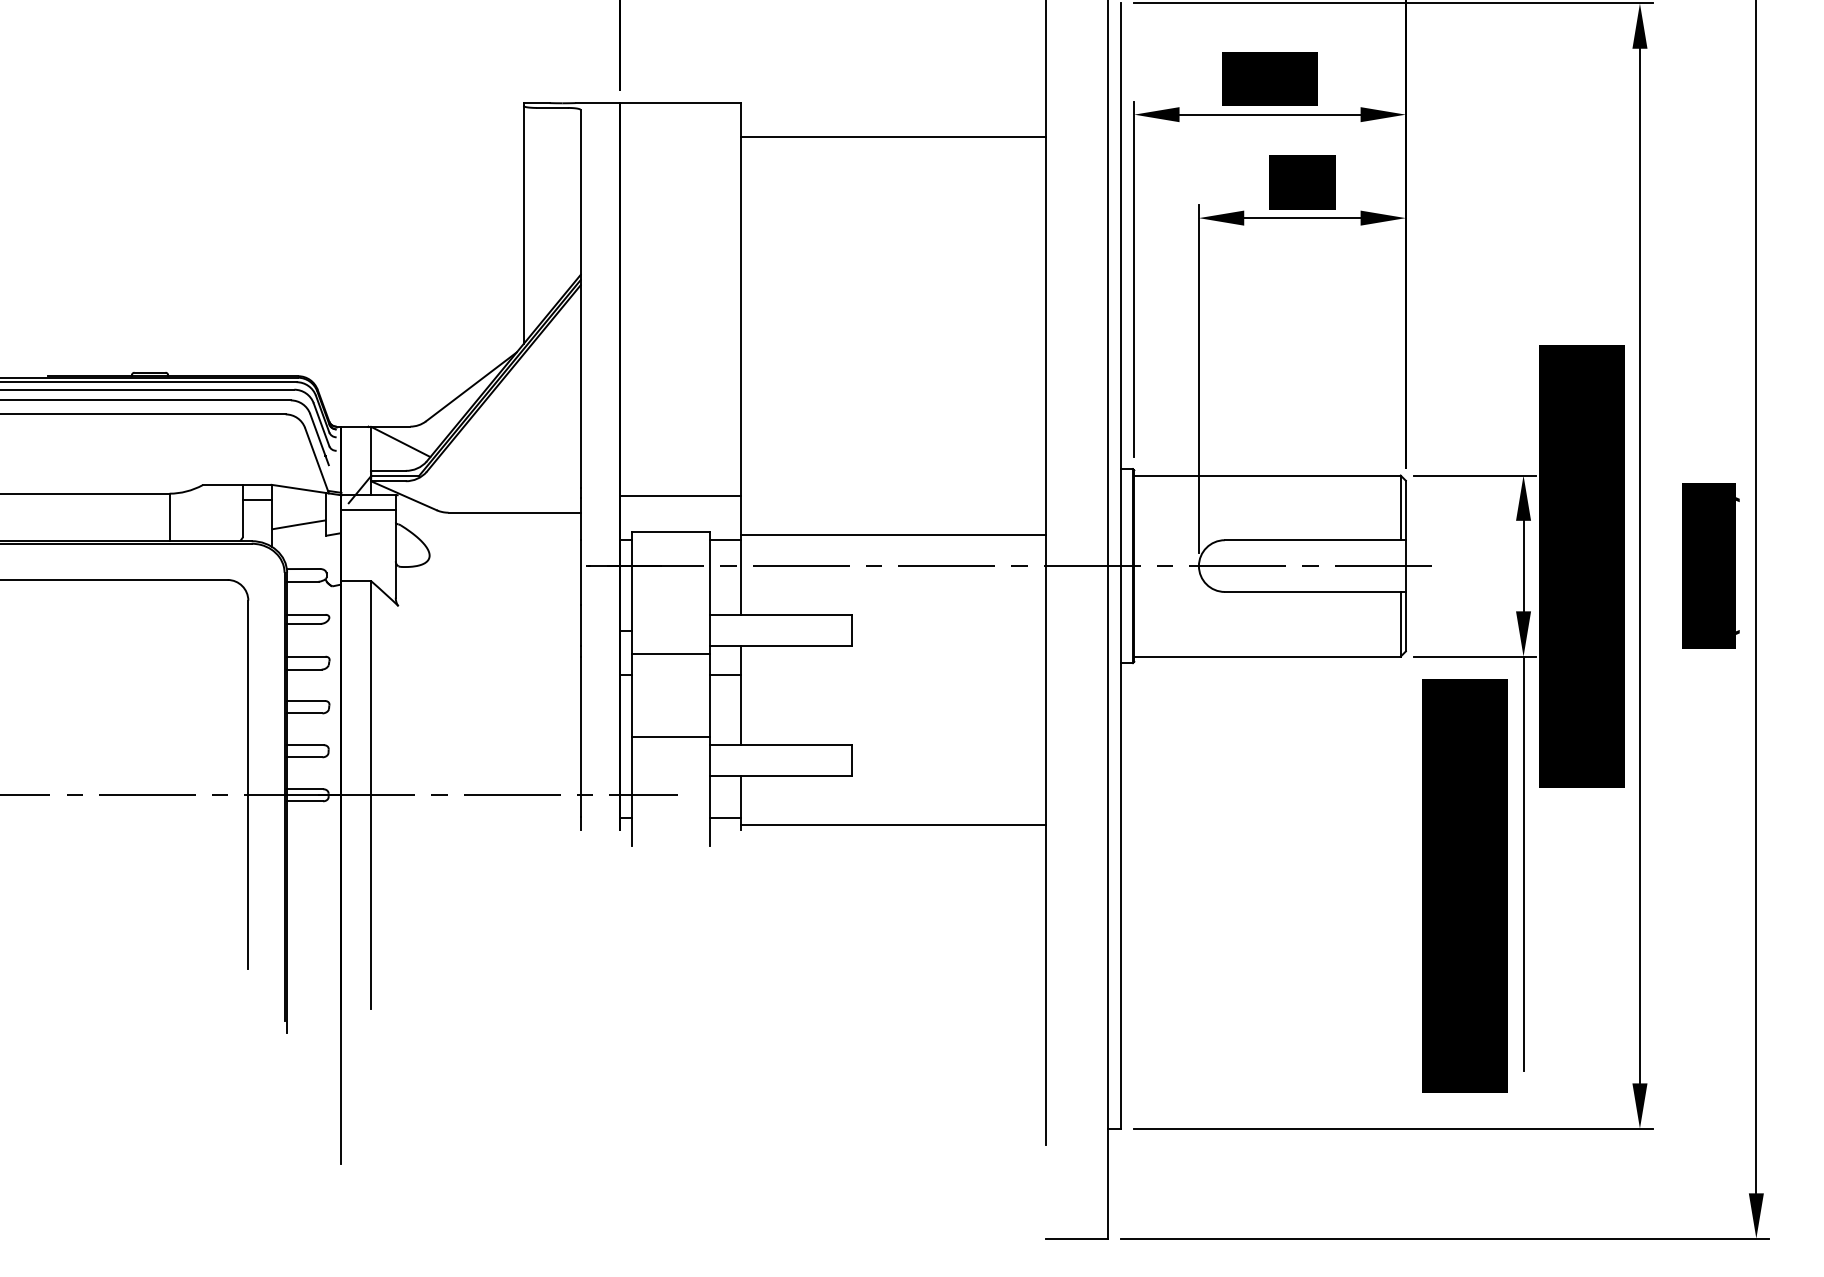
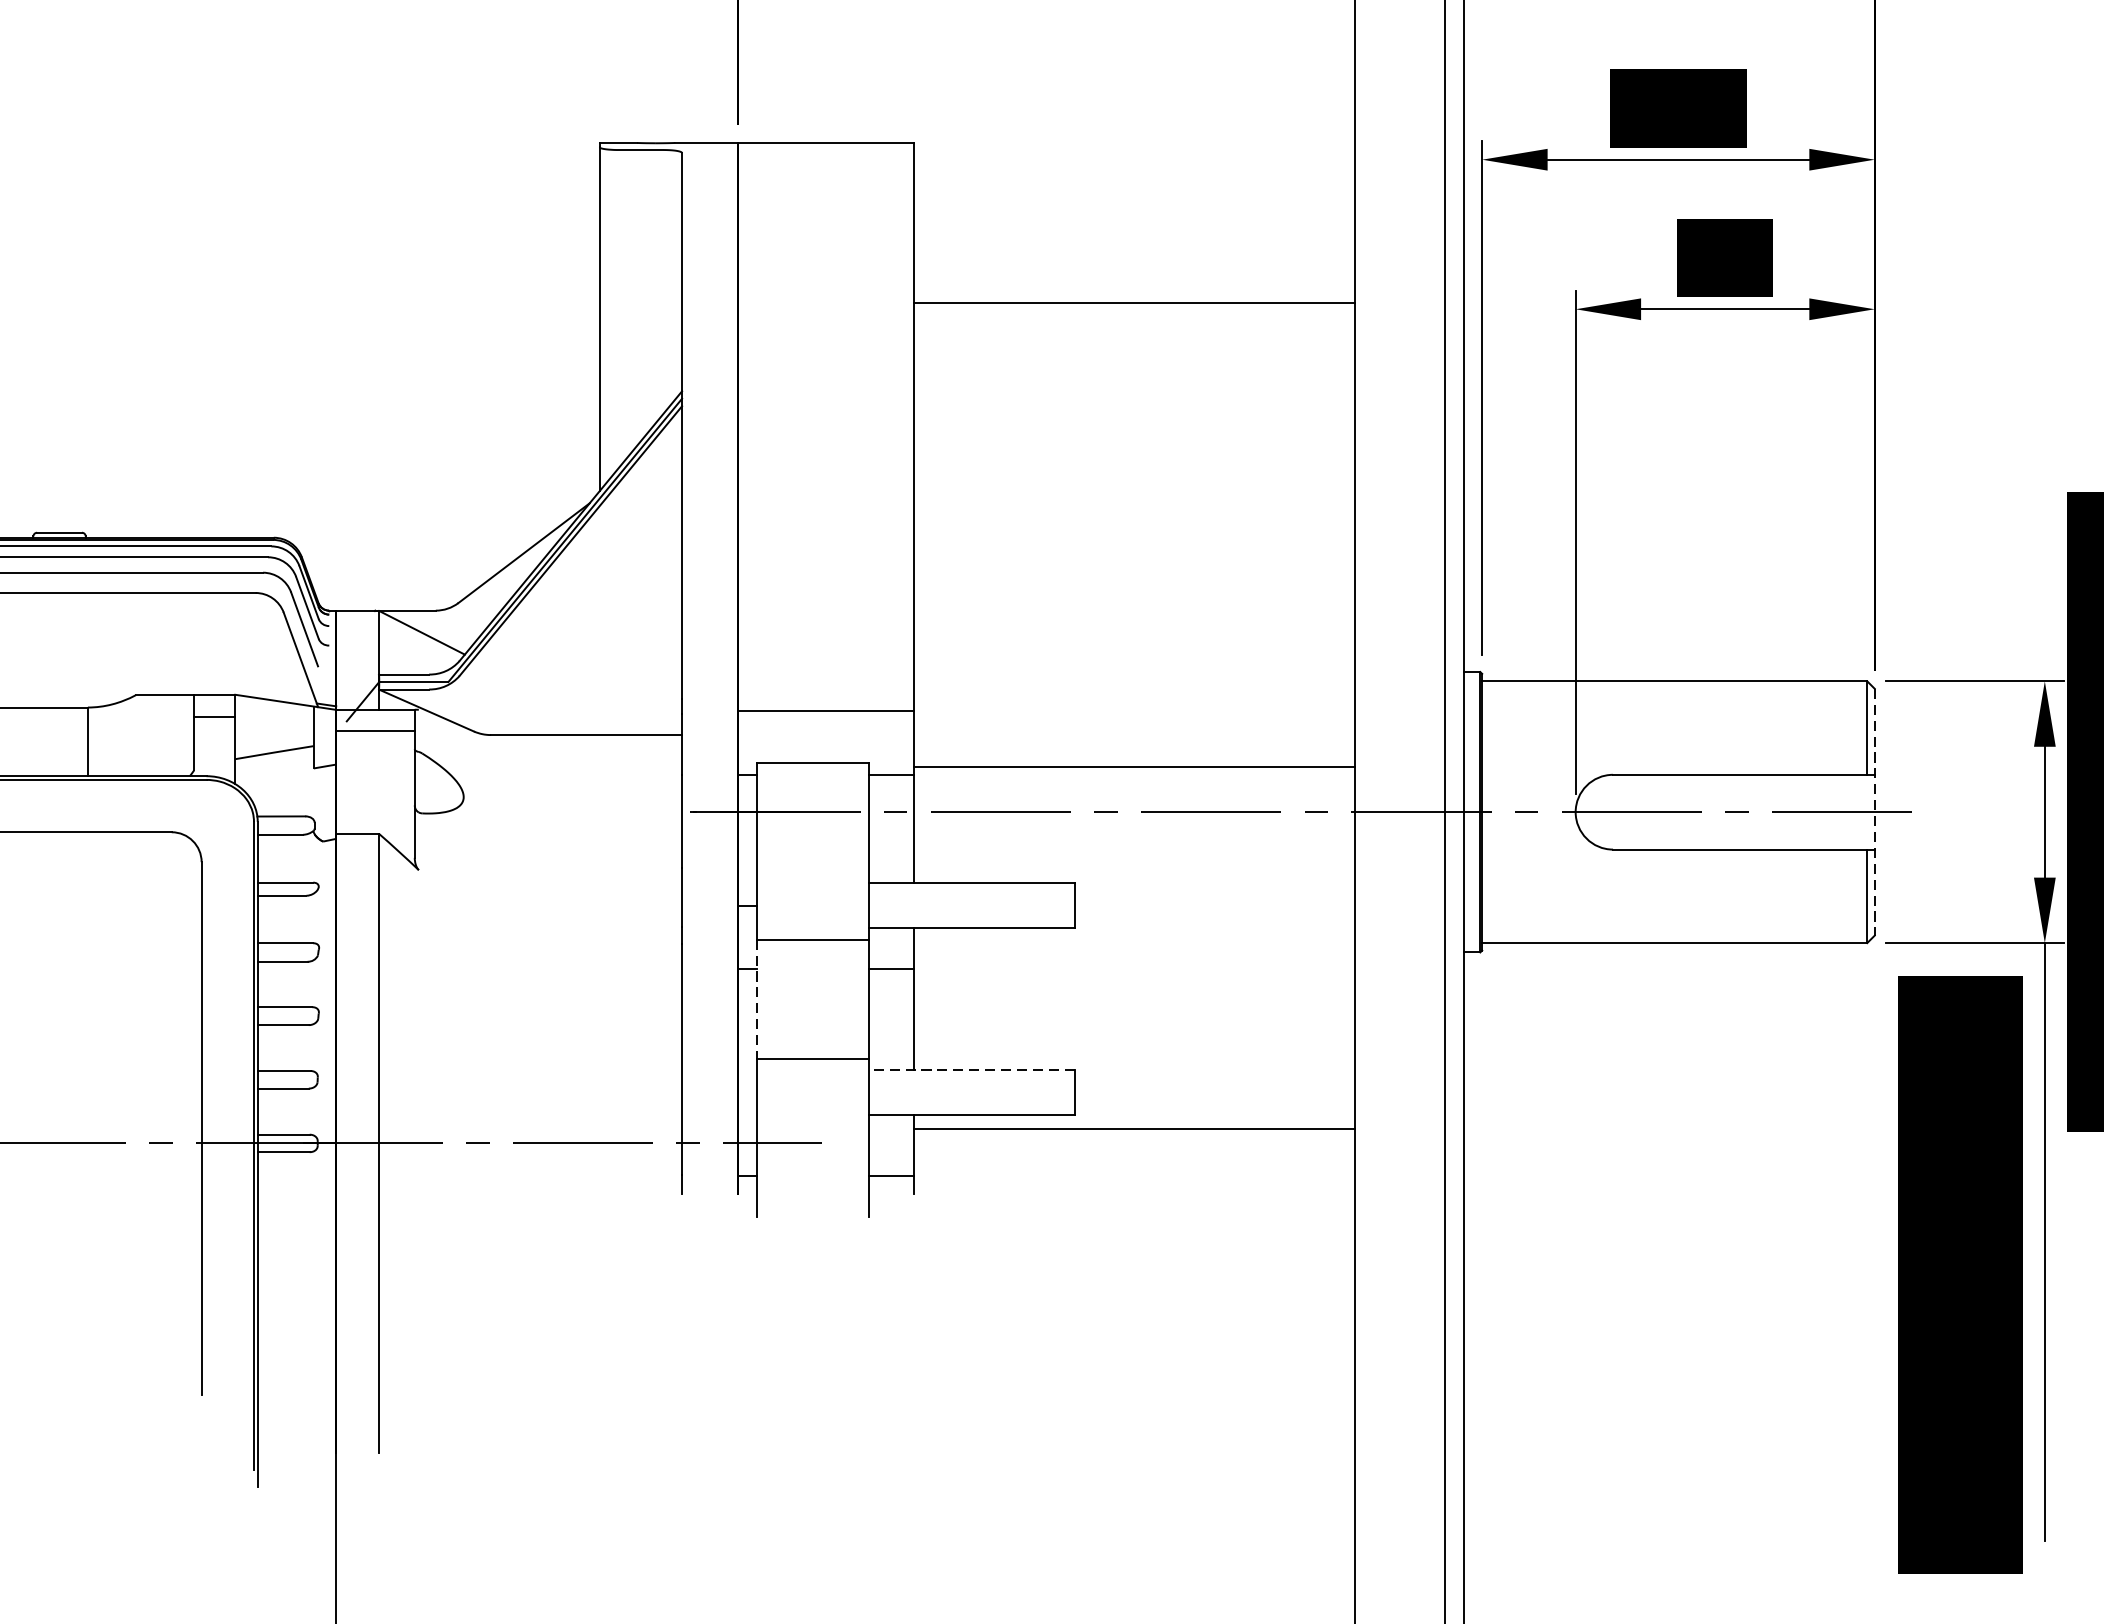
line: (893, 136) -> (1134, 302), moved
line: (1405, 566) -> (1874, 812), solid -> dashed
line: (632, 695) -> (756, 999), solid -> dashed
line: (780, 744) -> (970, 1070), solid -> dashed
line: (893, 825) -> (1134, 1129), moved

